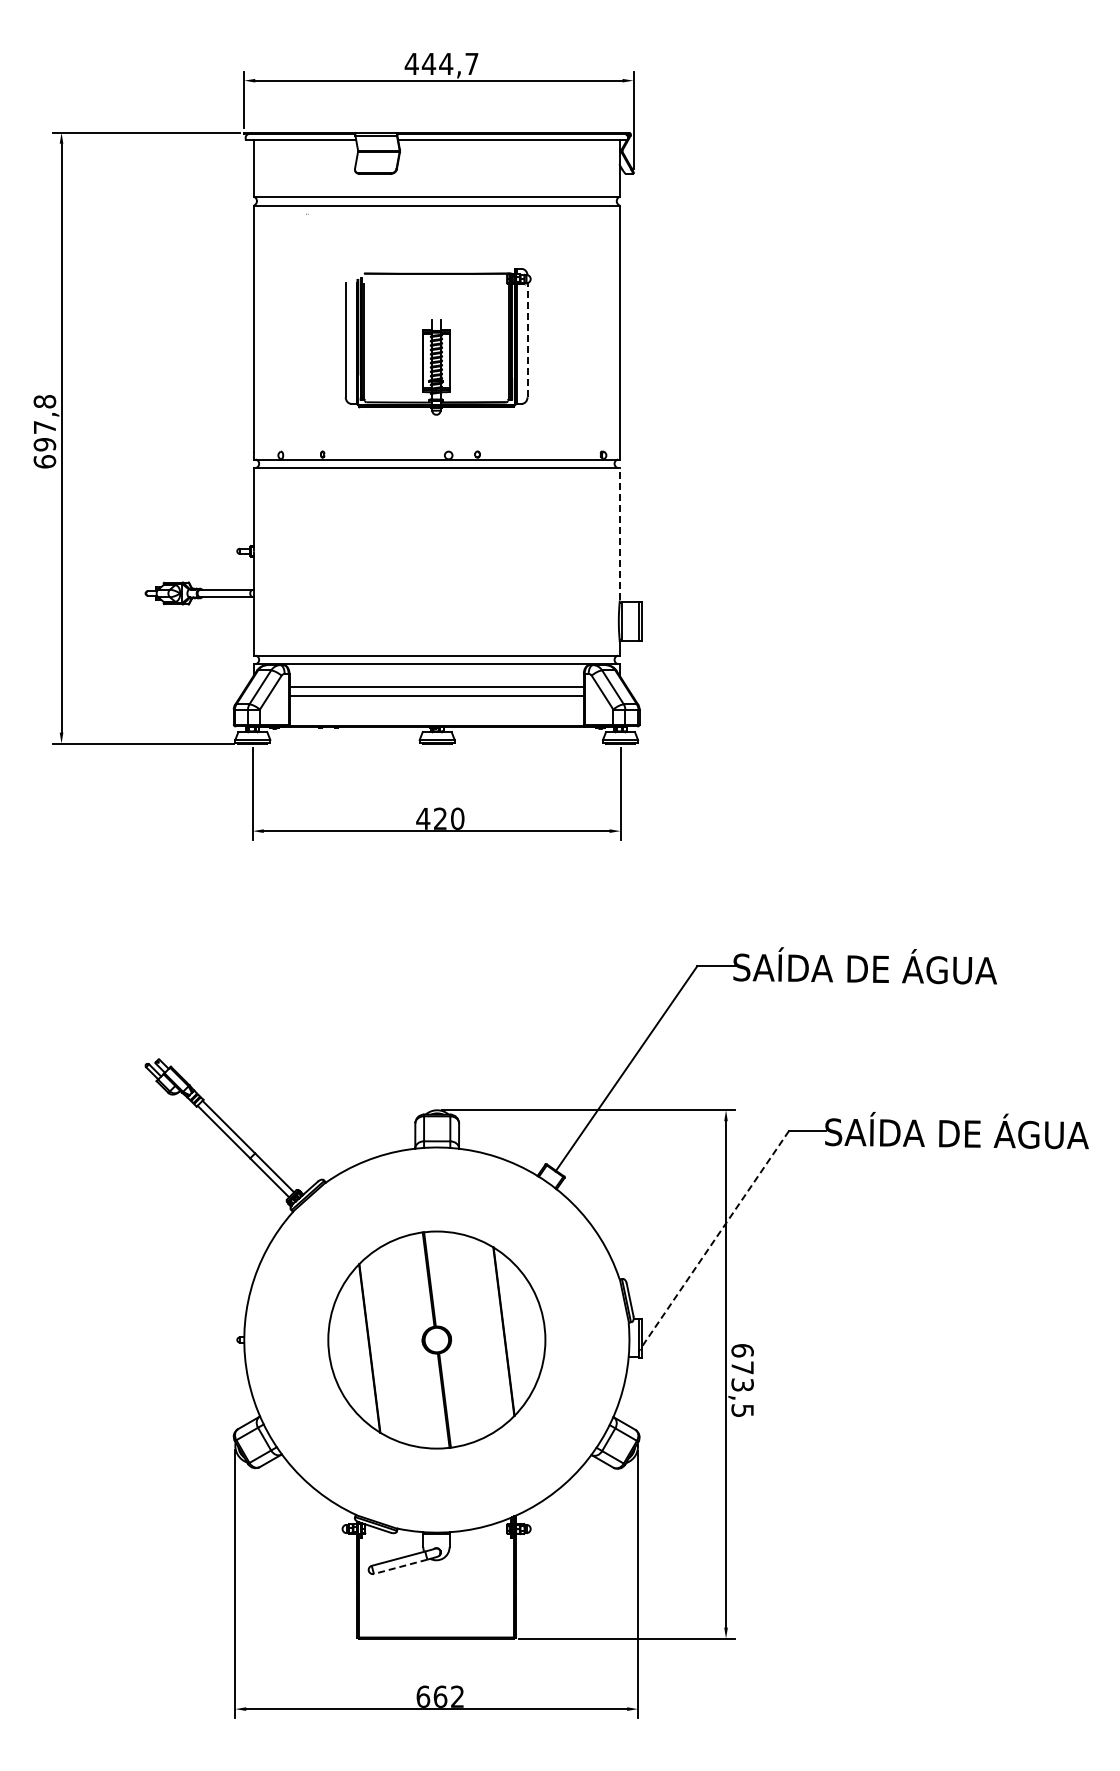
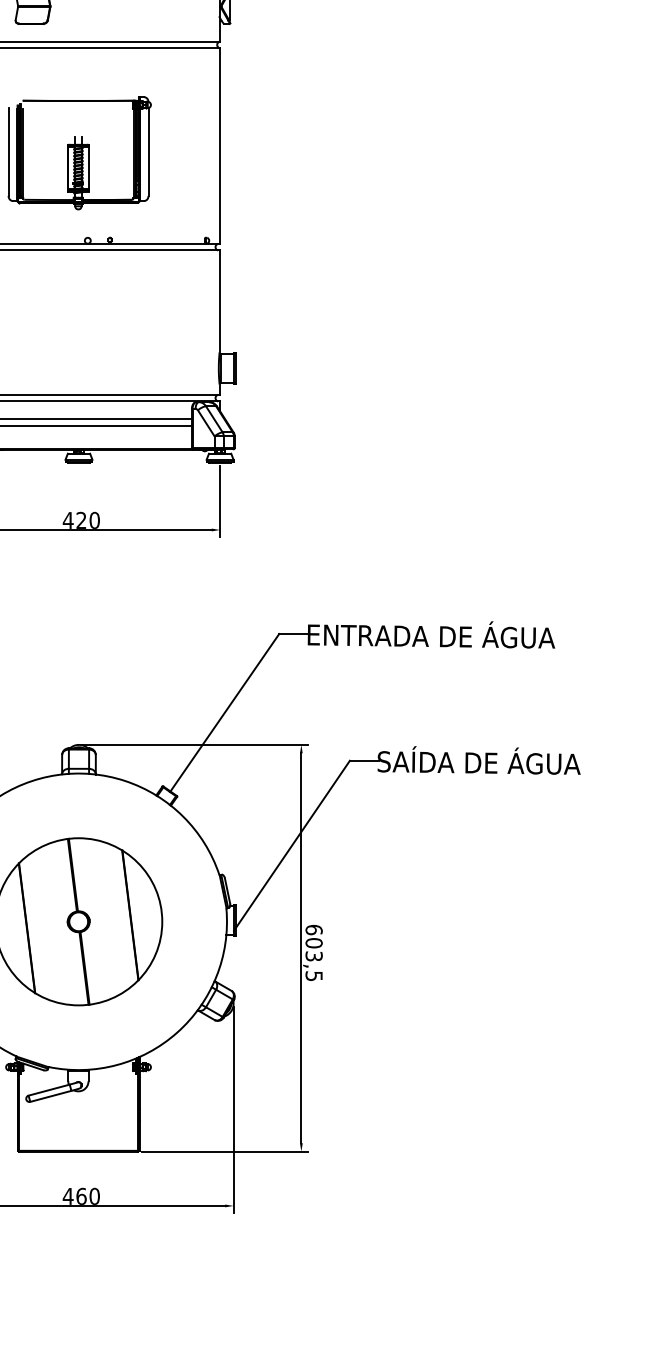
line: (527, 339) -> (148, 151), dashed -> solid
line: (619, 533) -> (219, 300), dashed -> solid
text: (894, 966) -> (431, 634), SAÍDA DE ÁGUA -> ENTRADA DE ÁGUA
line: (713, 1241) -> (291, 845), dashed -> solid
text: (742, 1367) -> (314, 942), 673,5 -> 603,5
line: (400, 1566) -> (50, 1096), dashed -> solid
text: (440, 1696) -> (81, 1196), 662 -> 460

